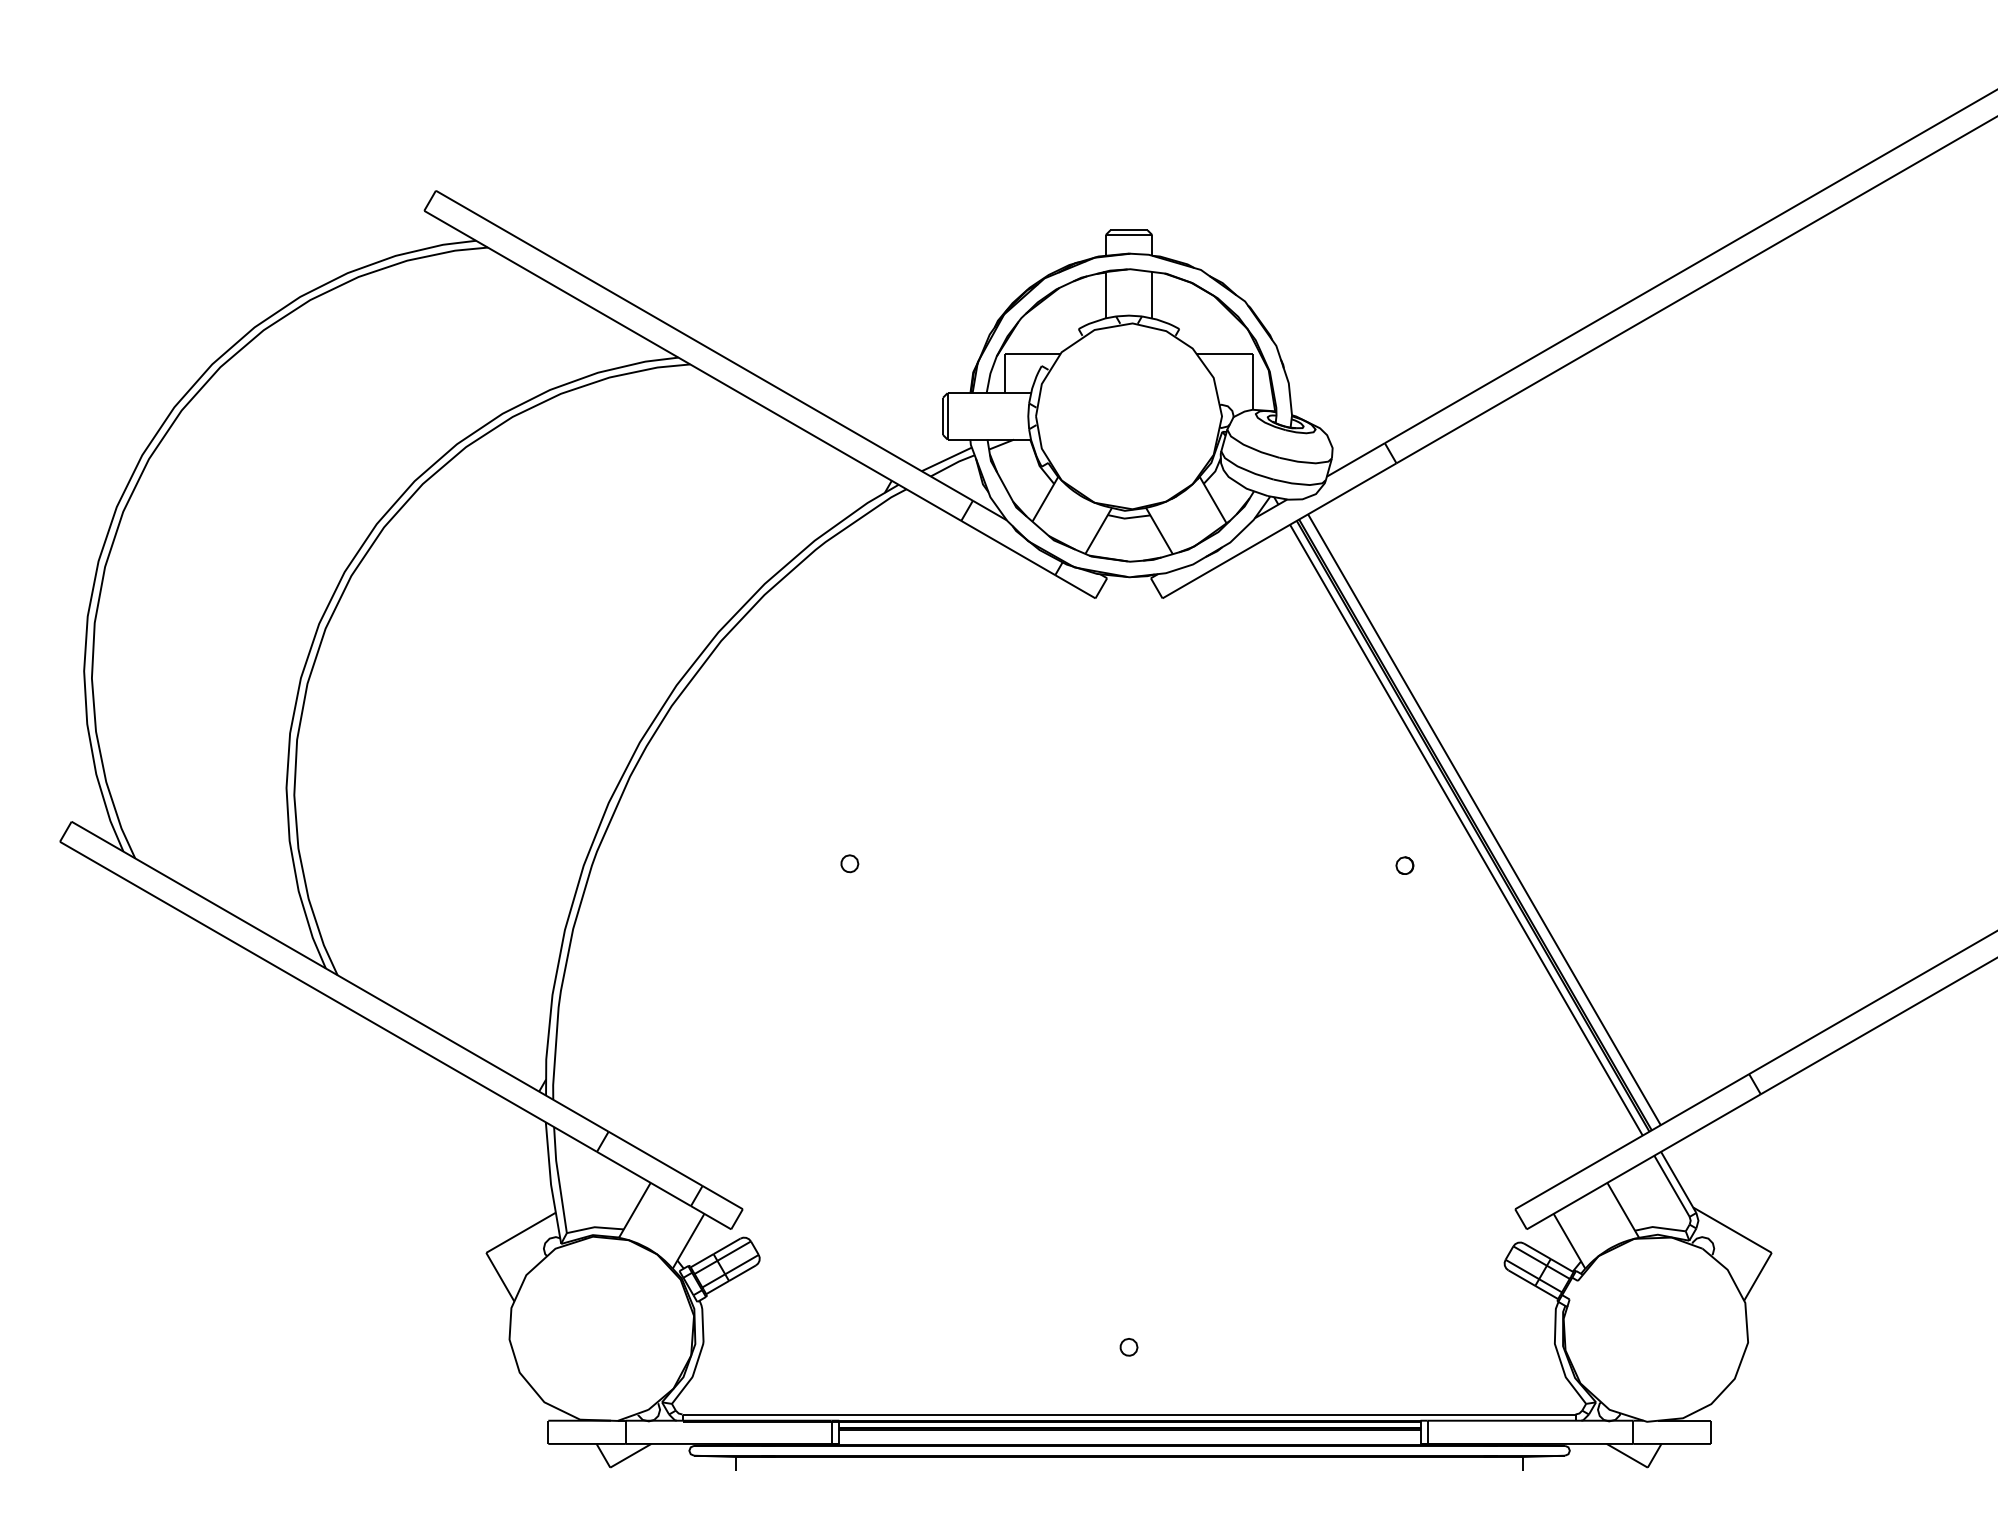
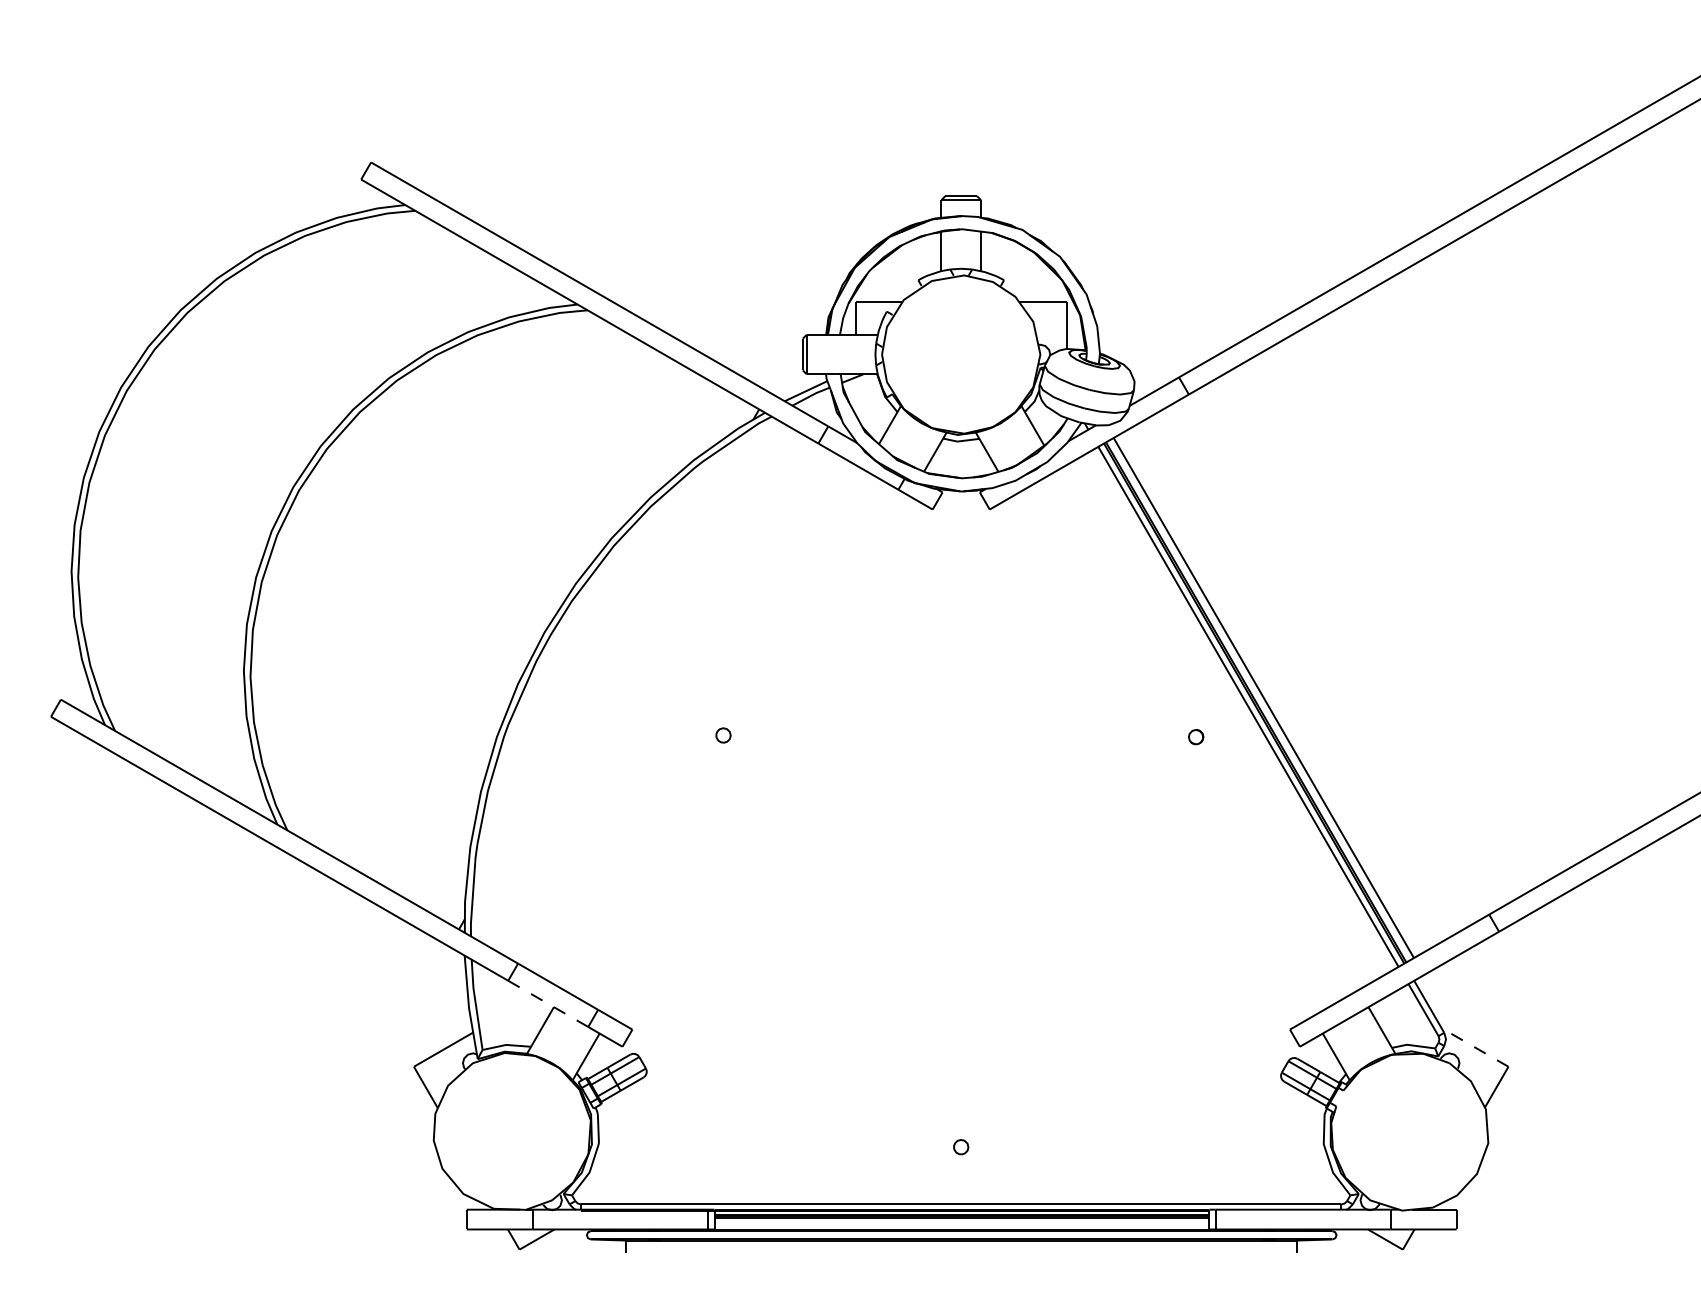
line: (644, 1178) -> (548, 1003), solid -> dashed
line: (1730, 1229) -> (1473, 1046), solid -> dashed

